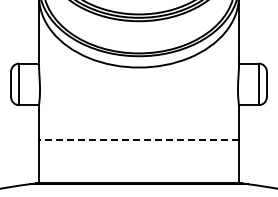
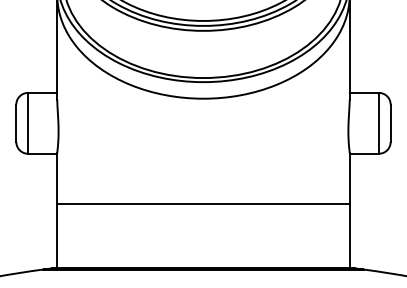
line: (138, 139) -> (202, 204), dashed -> solid

